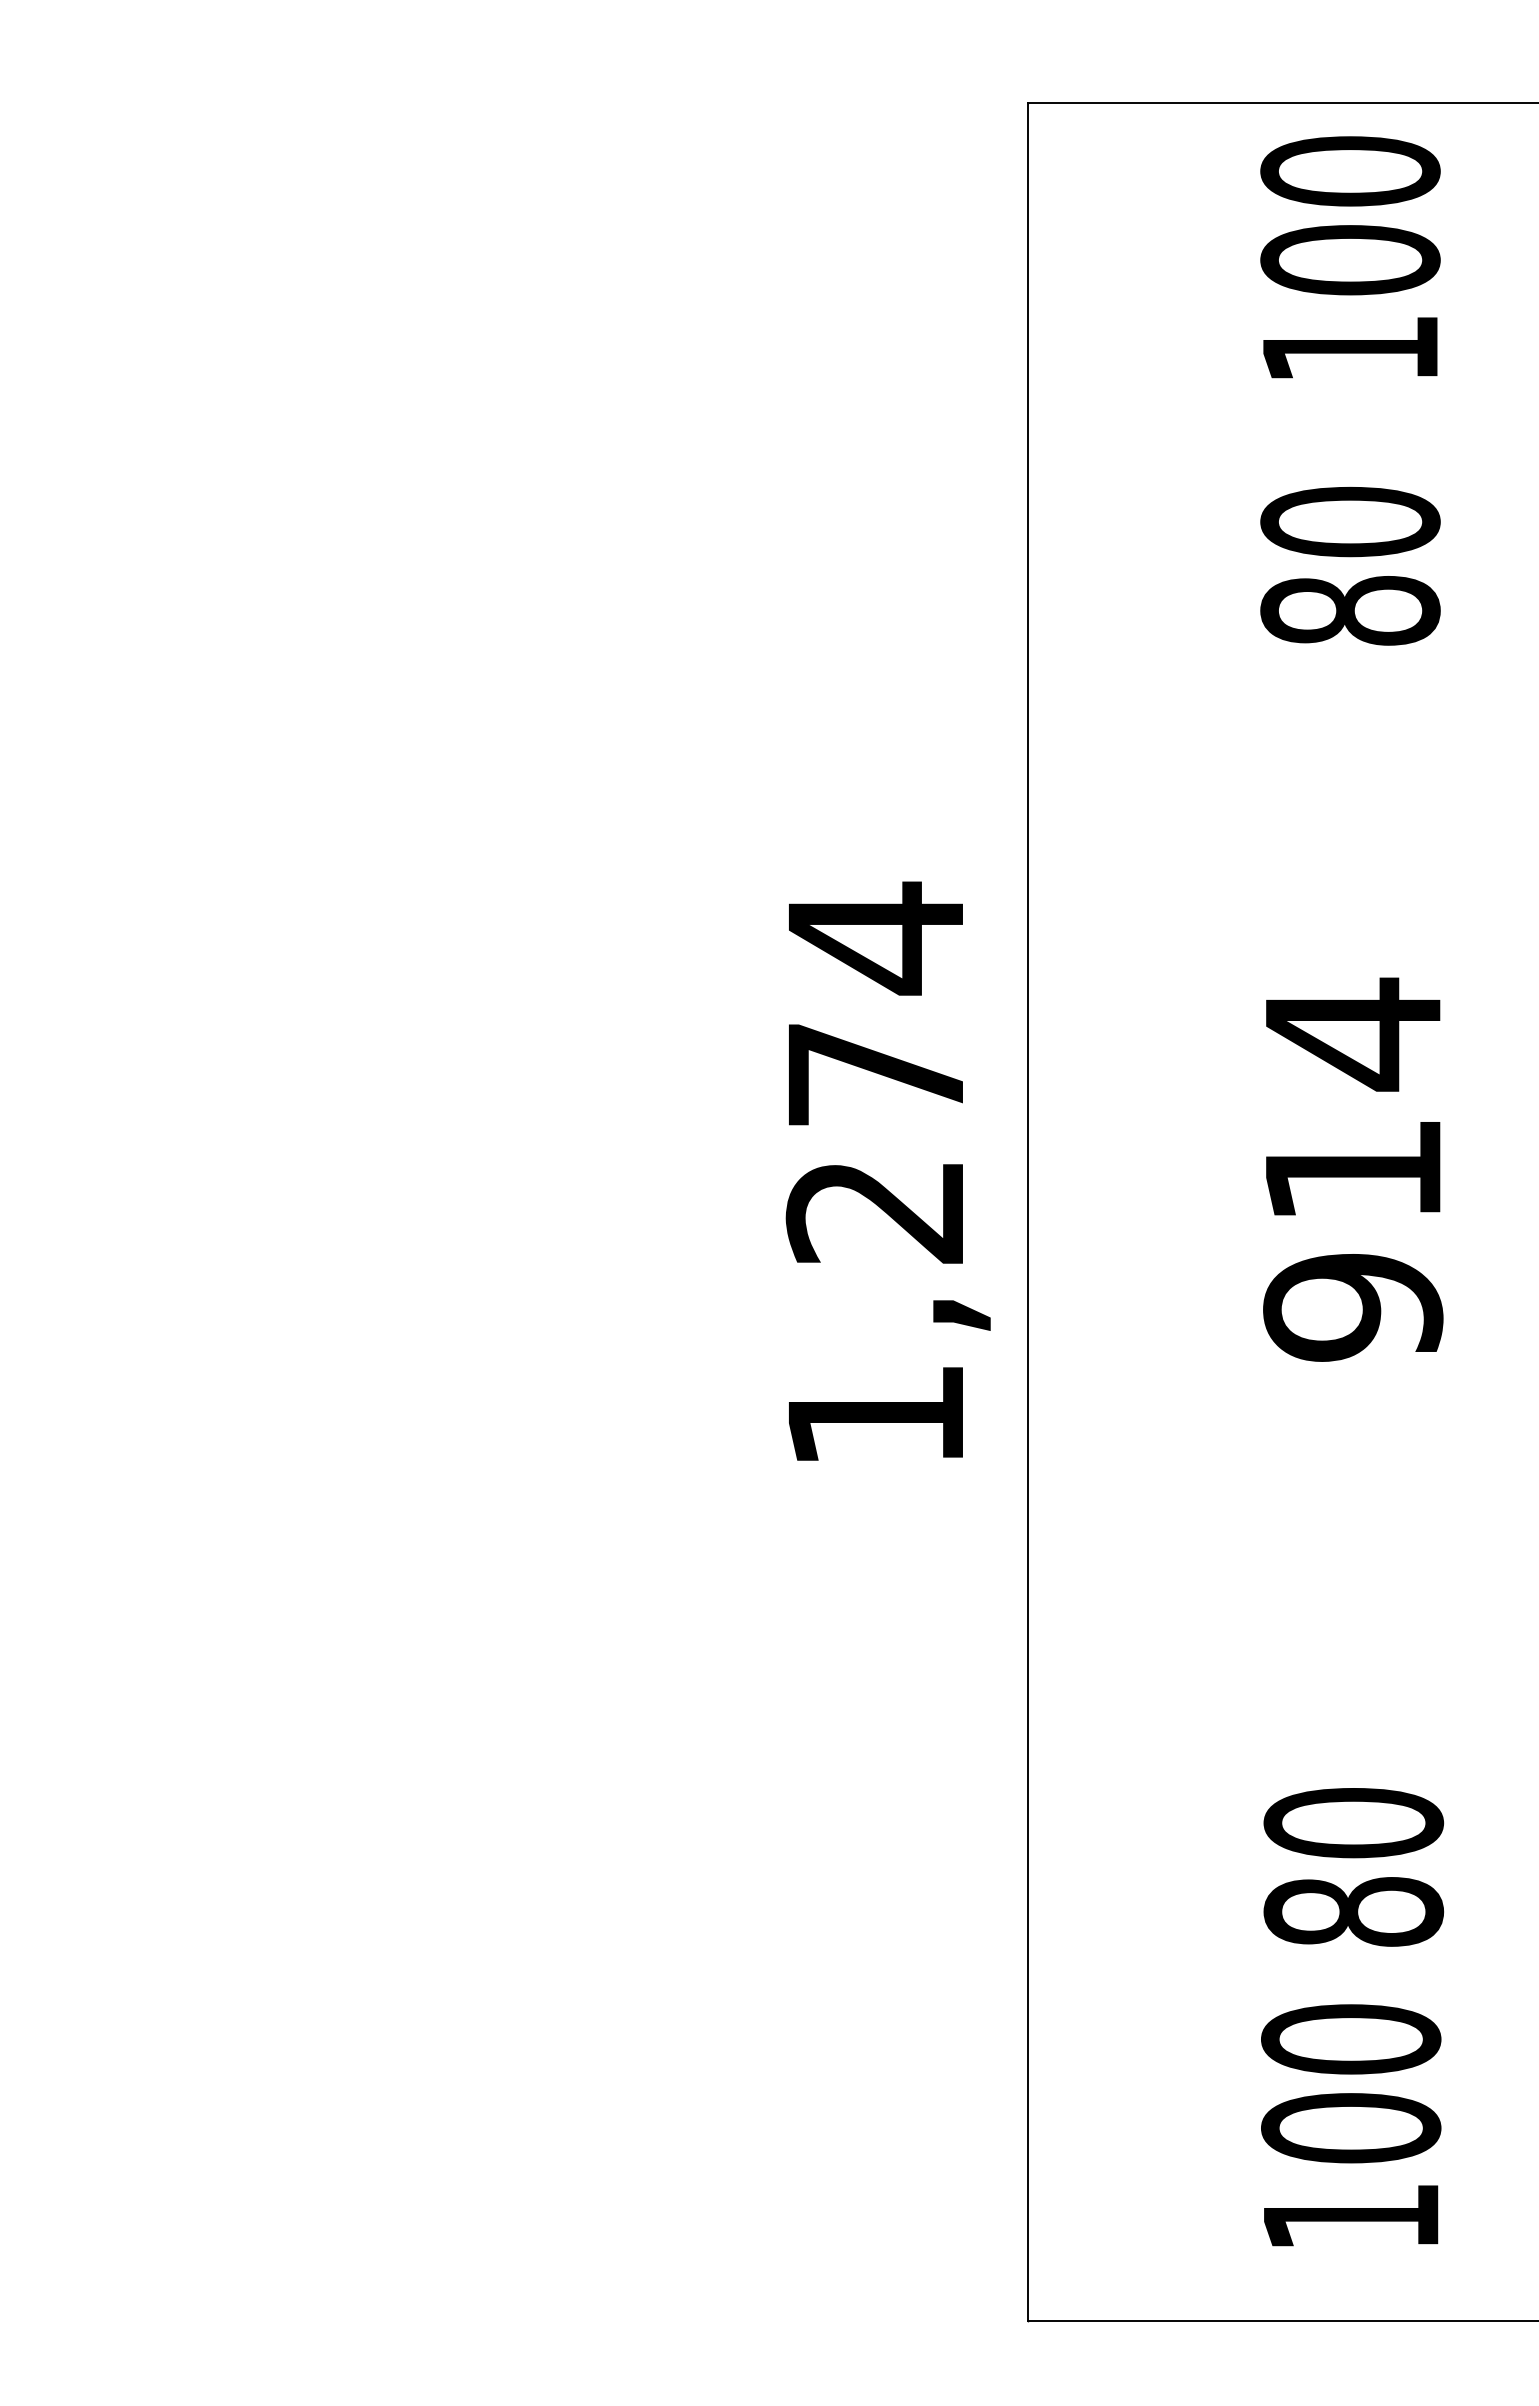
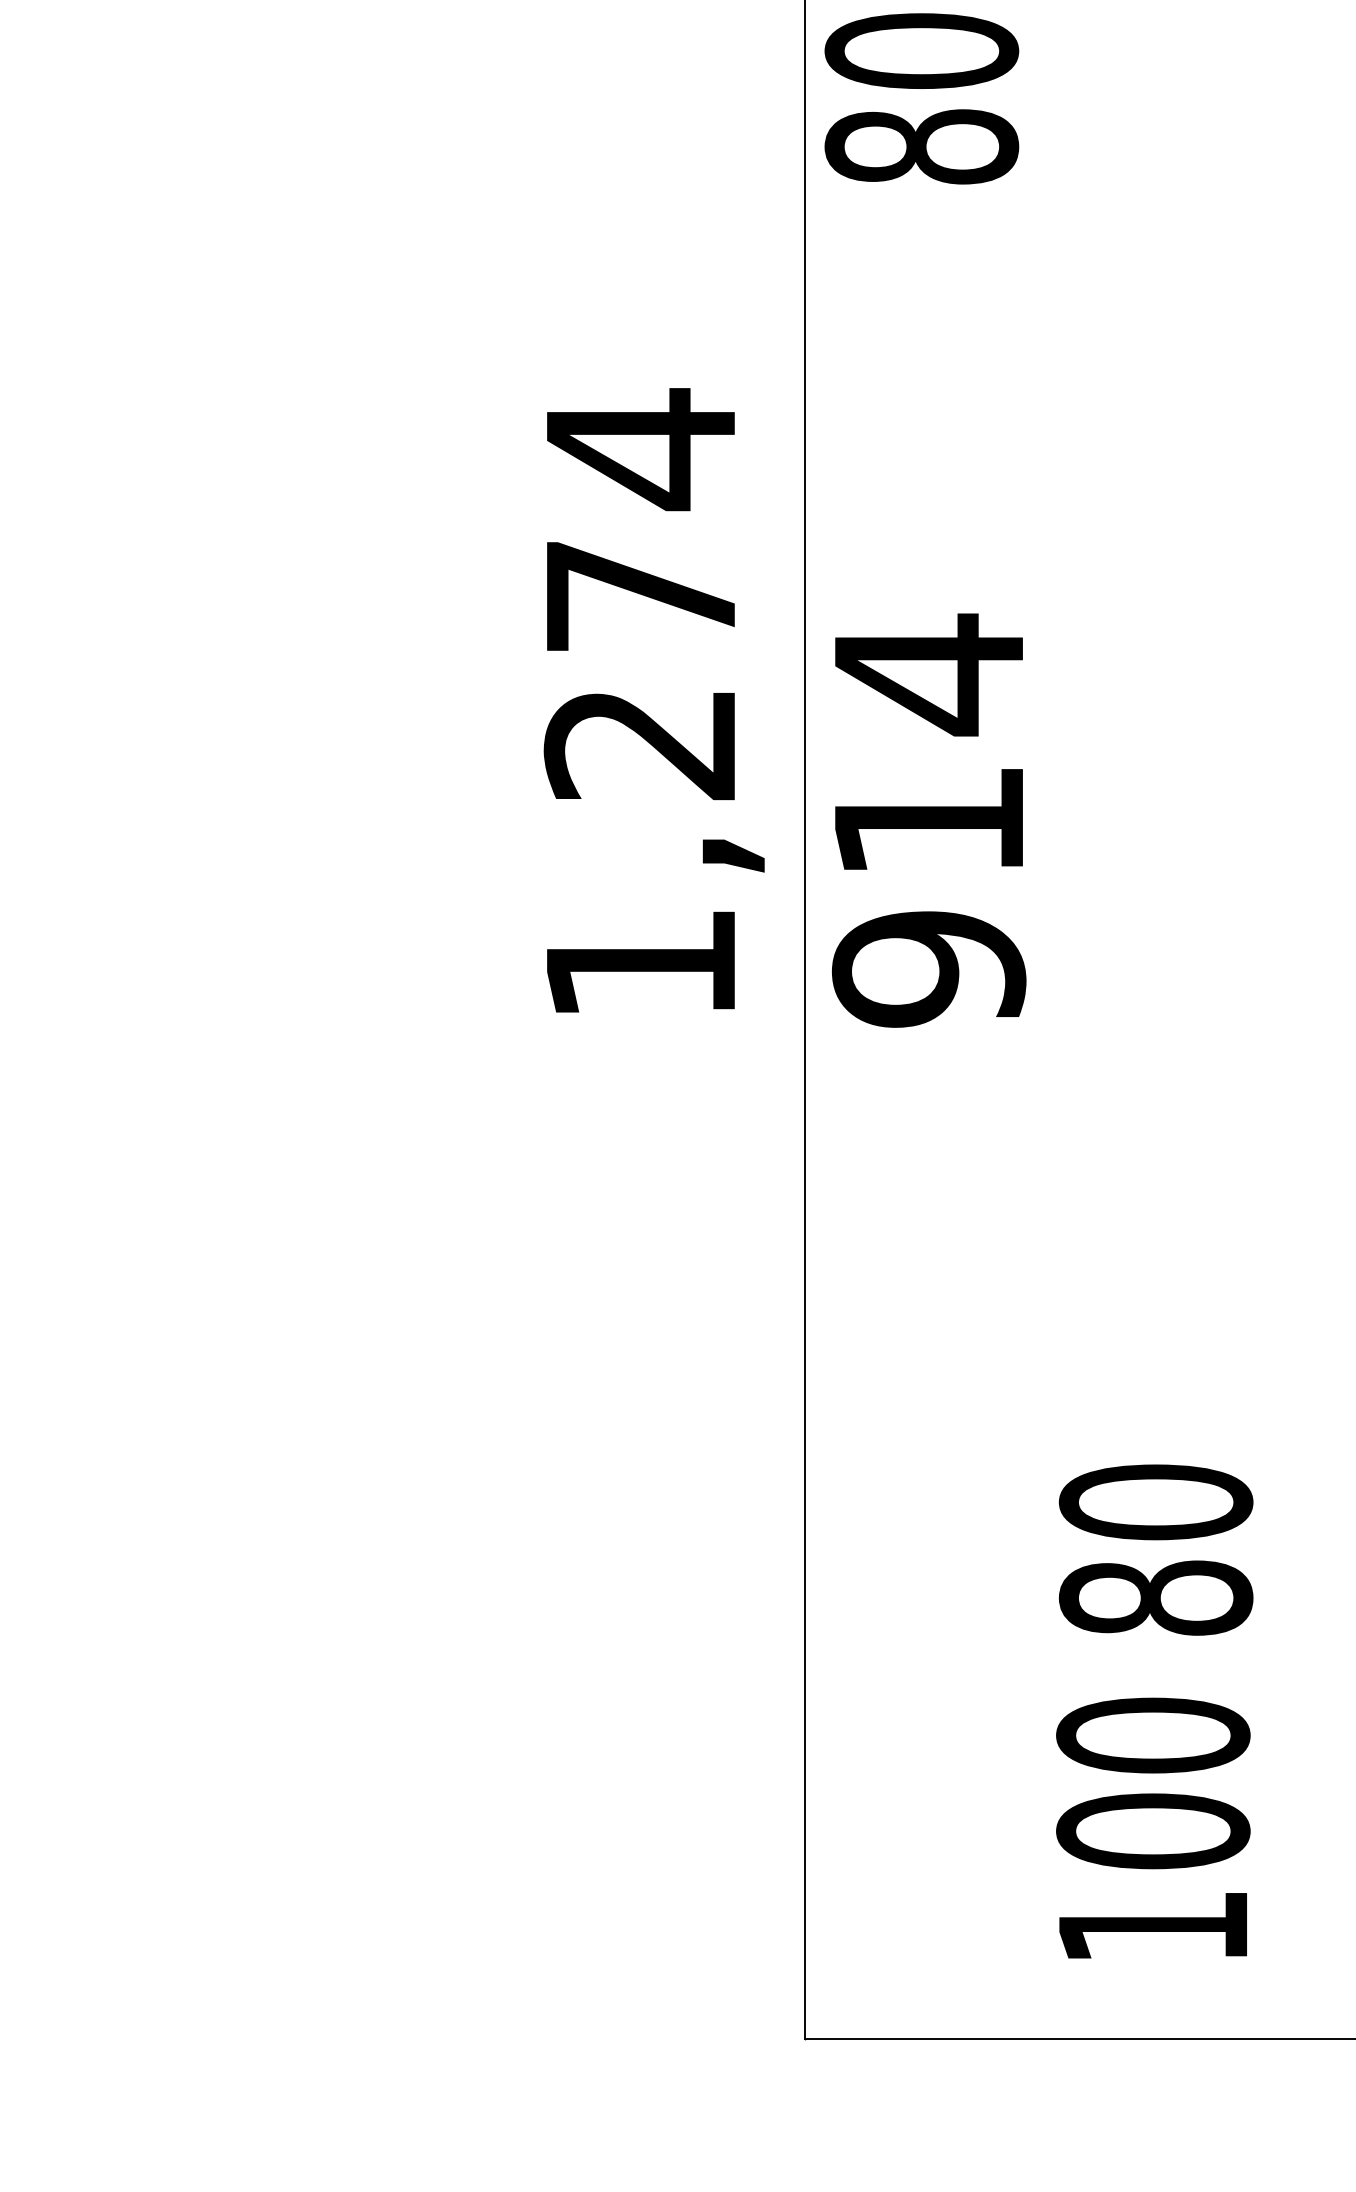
text: (1350, 566) -> (921, 99), moved
text: (1353, 1169) -> (929, 820), moved
text: (887, 1170) -> (653, 699), moved

